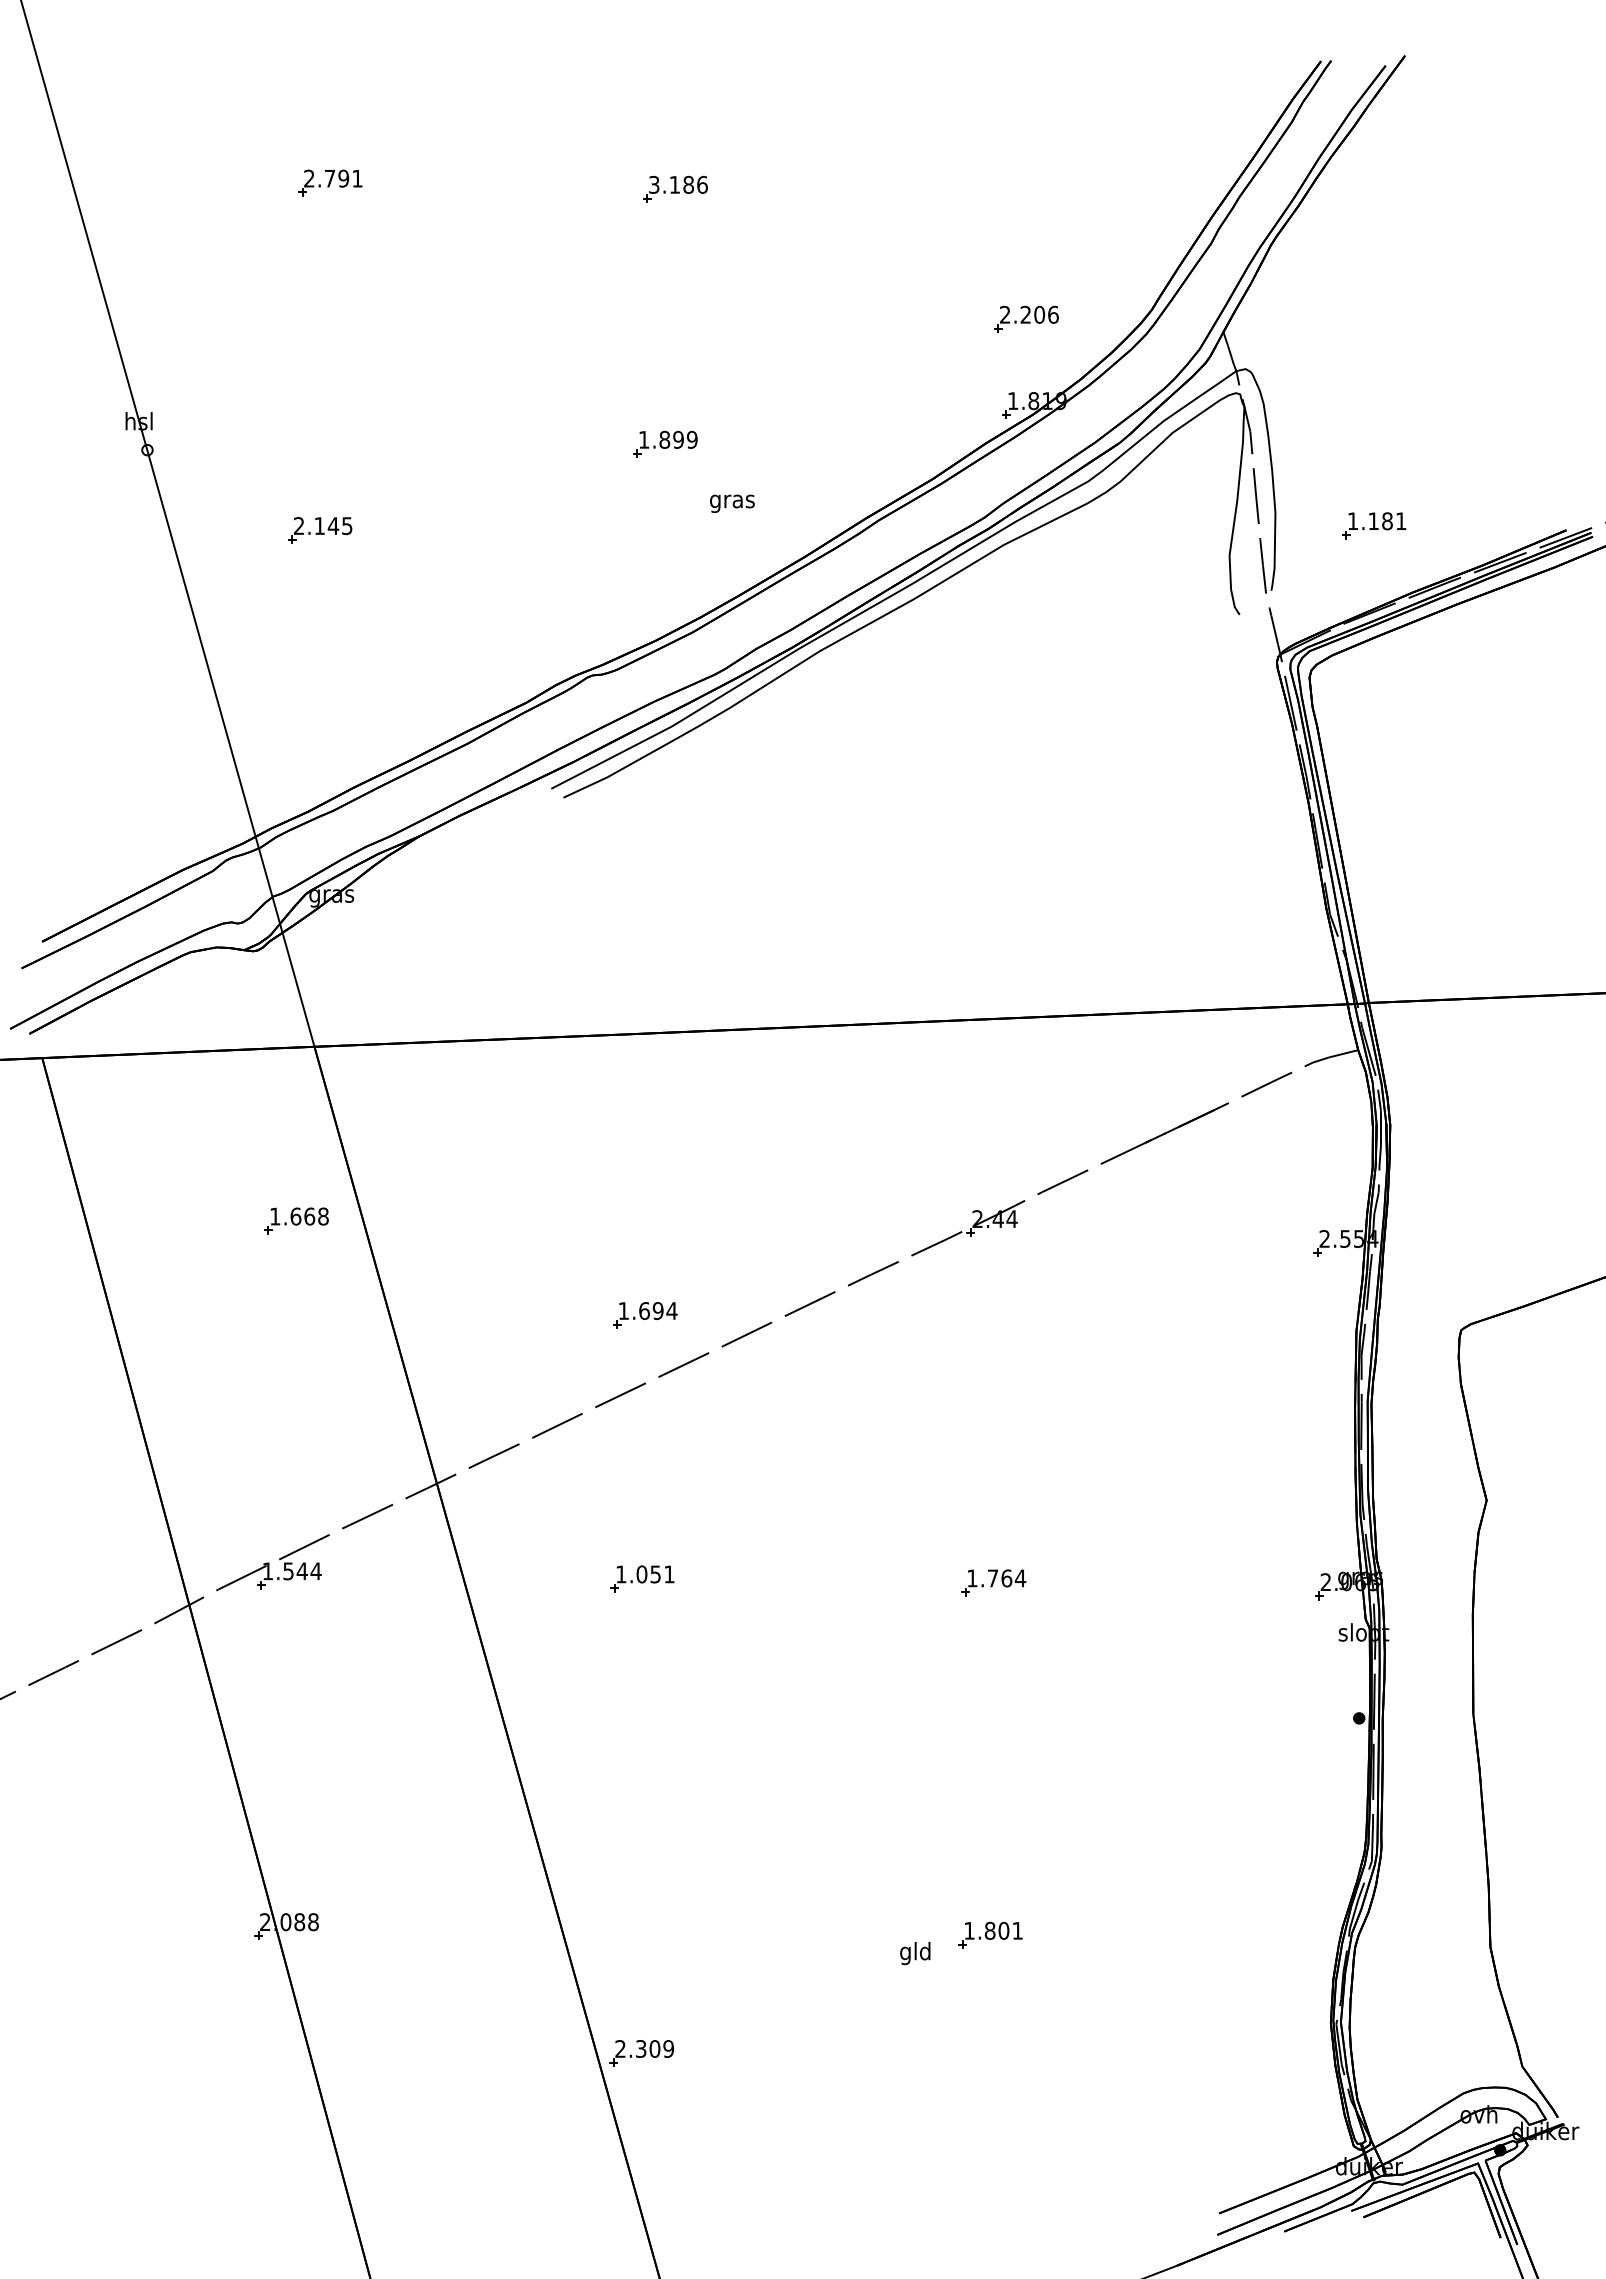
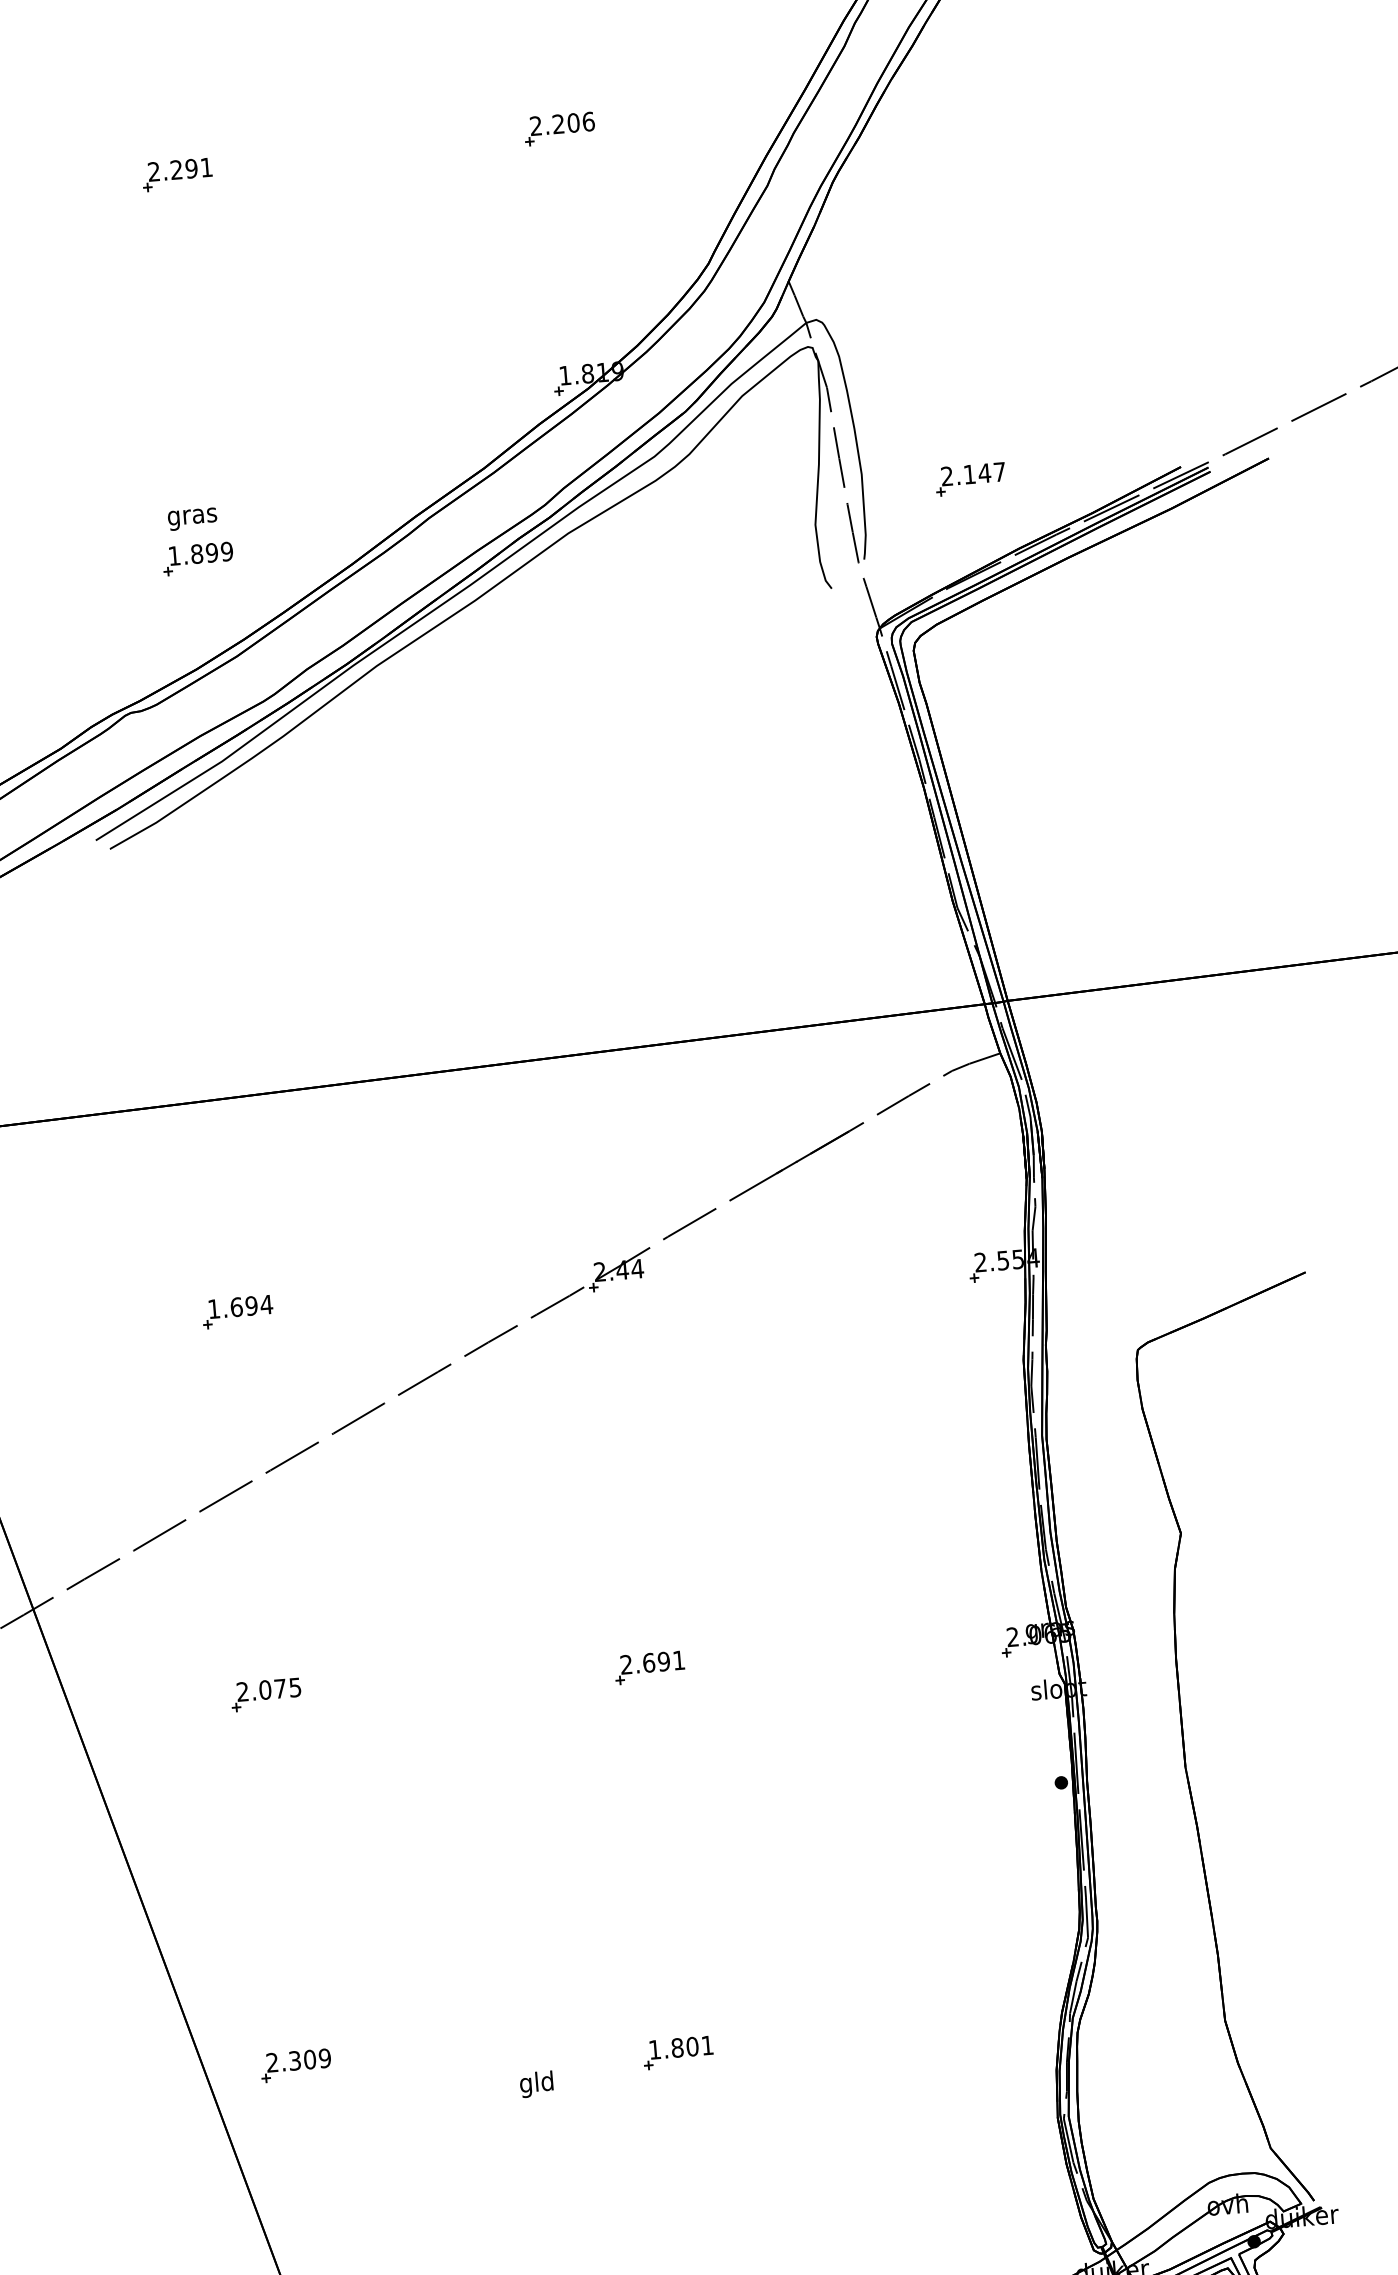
text: (678, 184) -> (180, 169), 3.186 -> 2.291
part: (1026, 318) -> (559, 128), moved
part: (665, 443) -> (198, 557), moved
text: (732, 503) -> (192, 518), moved
text: (1376, 521) -> (972, 474), 1.181 -> 2.147
part: (645, 1315) -> (238, 1312), moved
text: (645, 1574) -> (269, 1689), 1.051 -> 2.075
text: (996, 1578) -> (652, 1662), 1.764 -> 2.691
text: (915, 1953) -> (536, 2084), moved
part: (641, 2053) -> (295, 2065), moved

